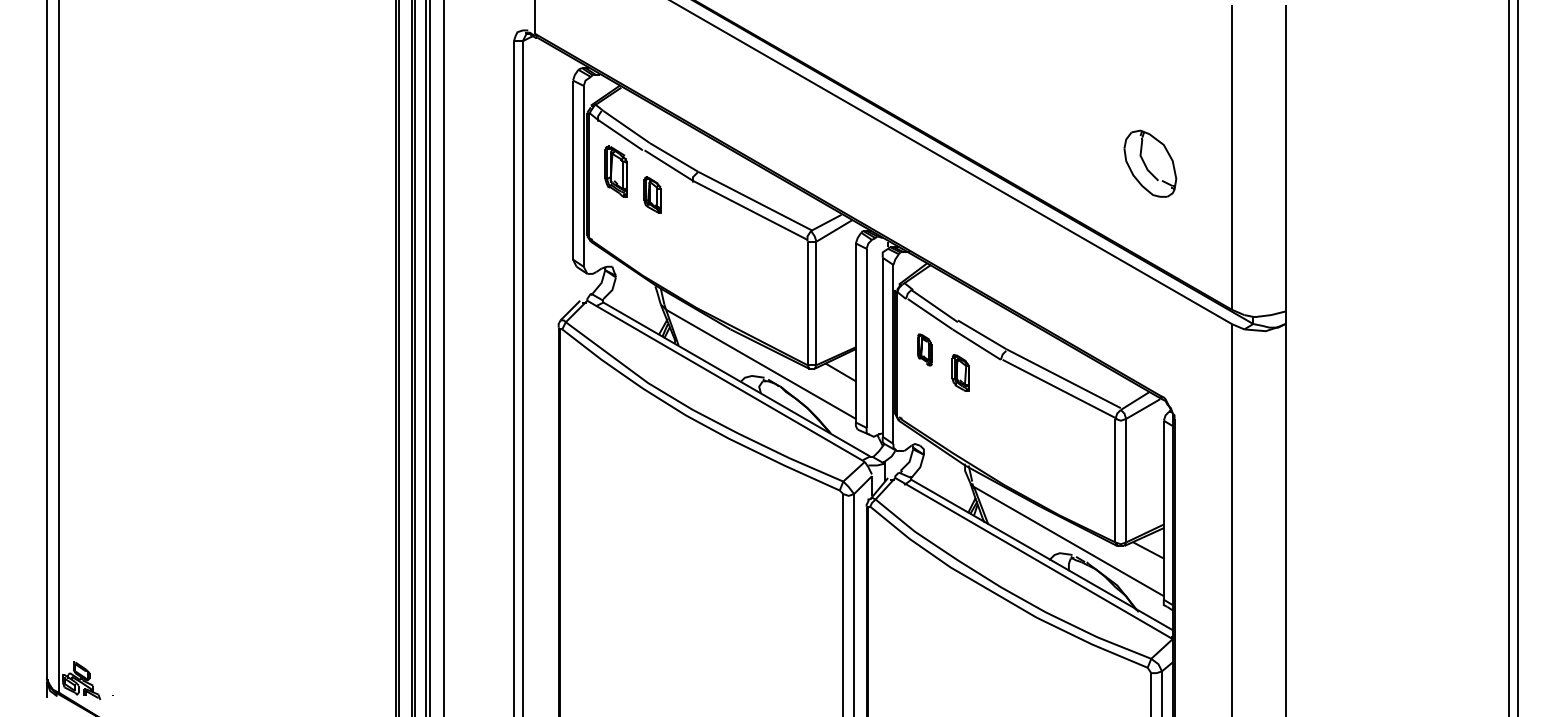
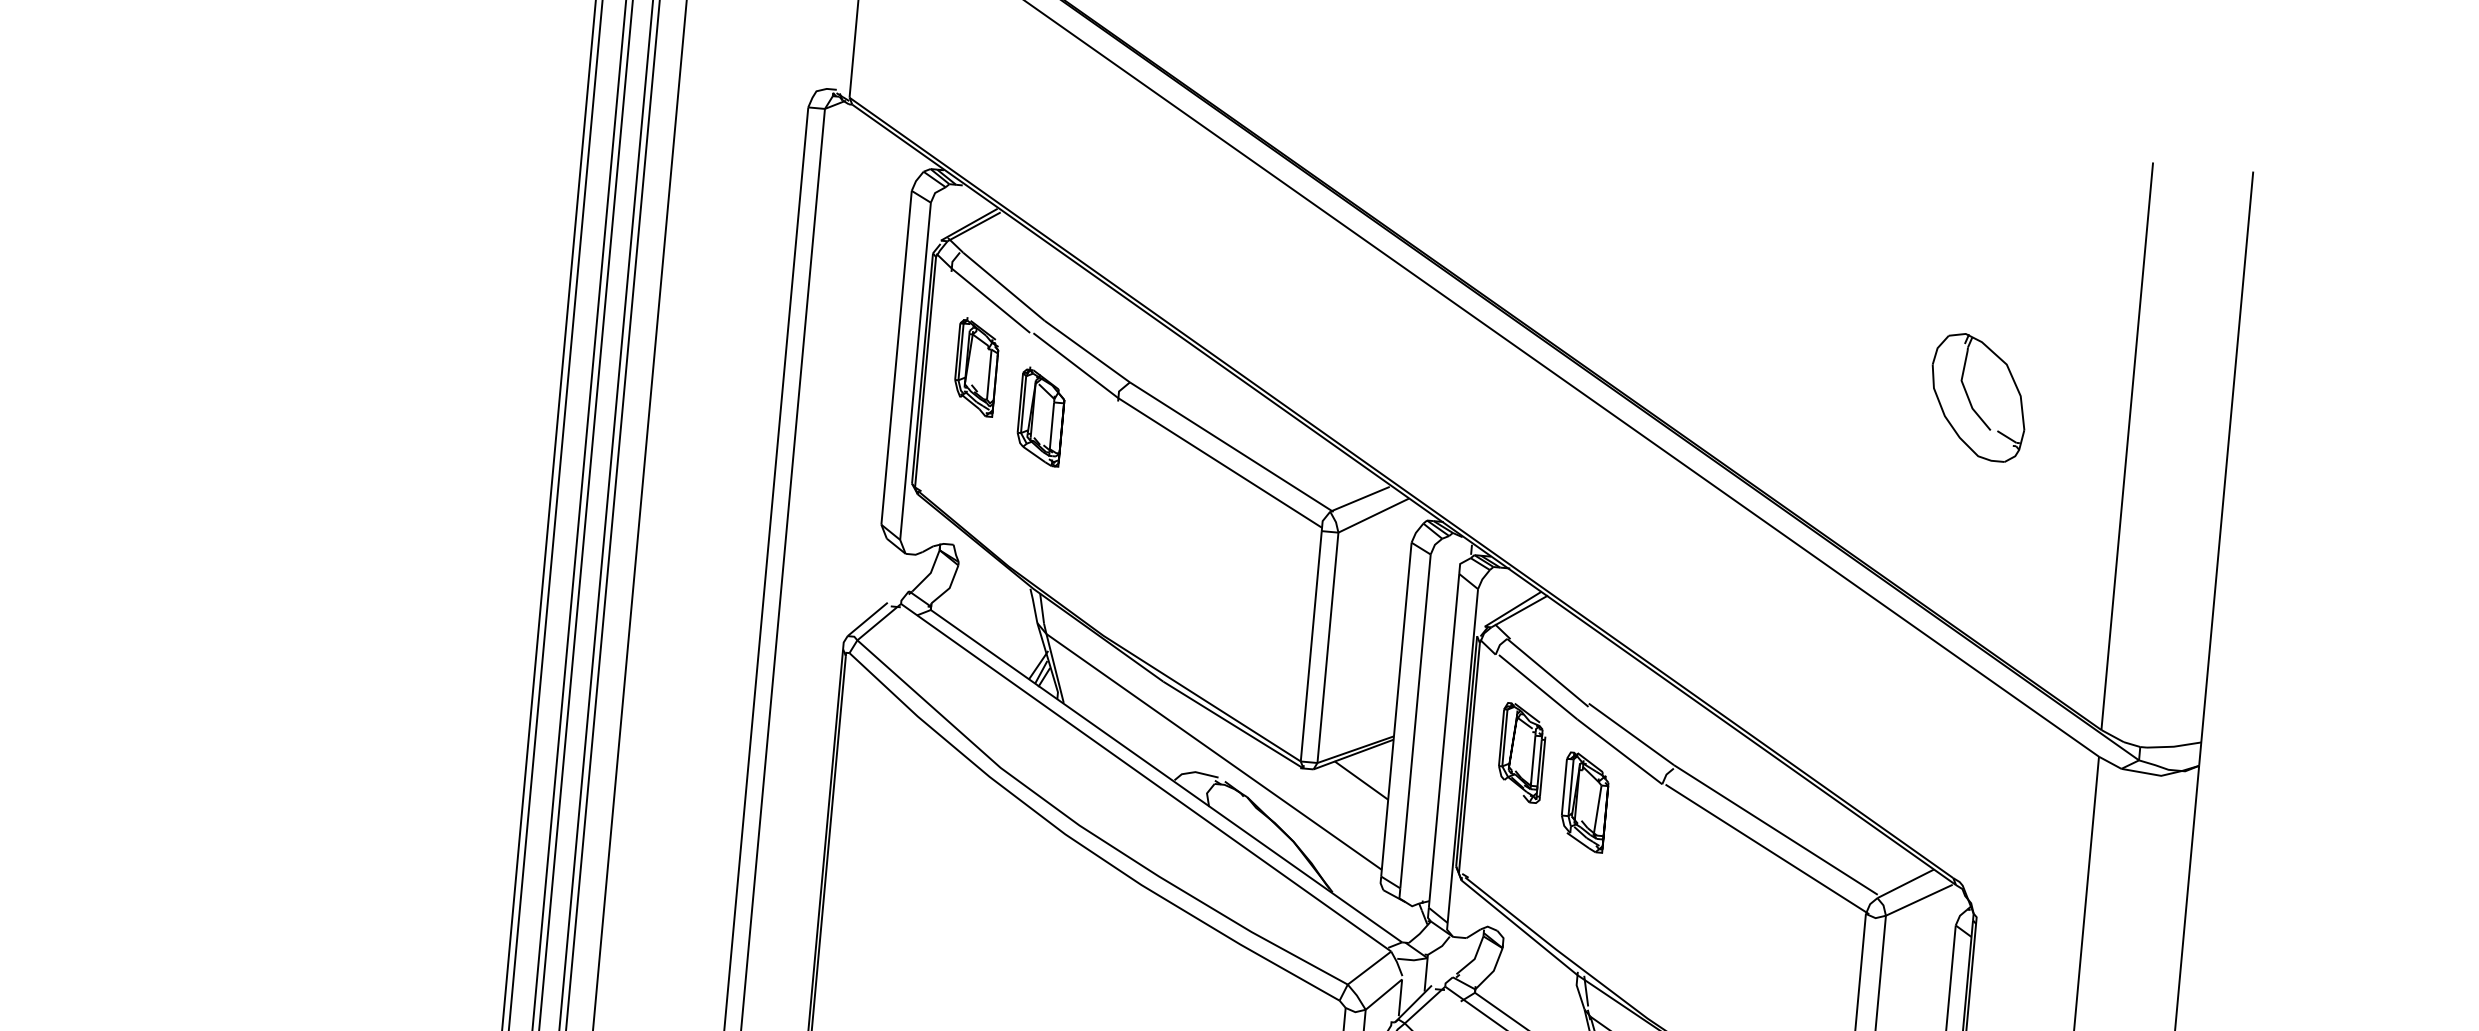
part: (1150, 163) -> (1978, 396), moved
part: (652, 194) -> (1040, 416), size x1.43
part: (924, 349) -> (1521, 752), size x1.67
part: (960, 372) -> (1584, 801), size x1.43

